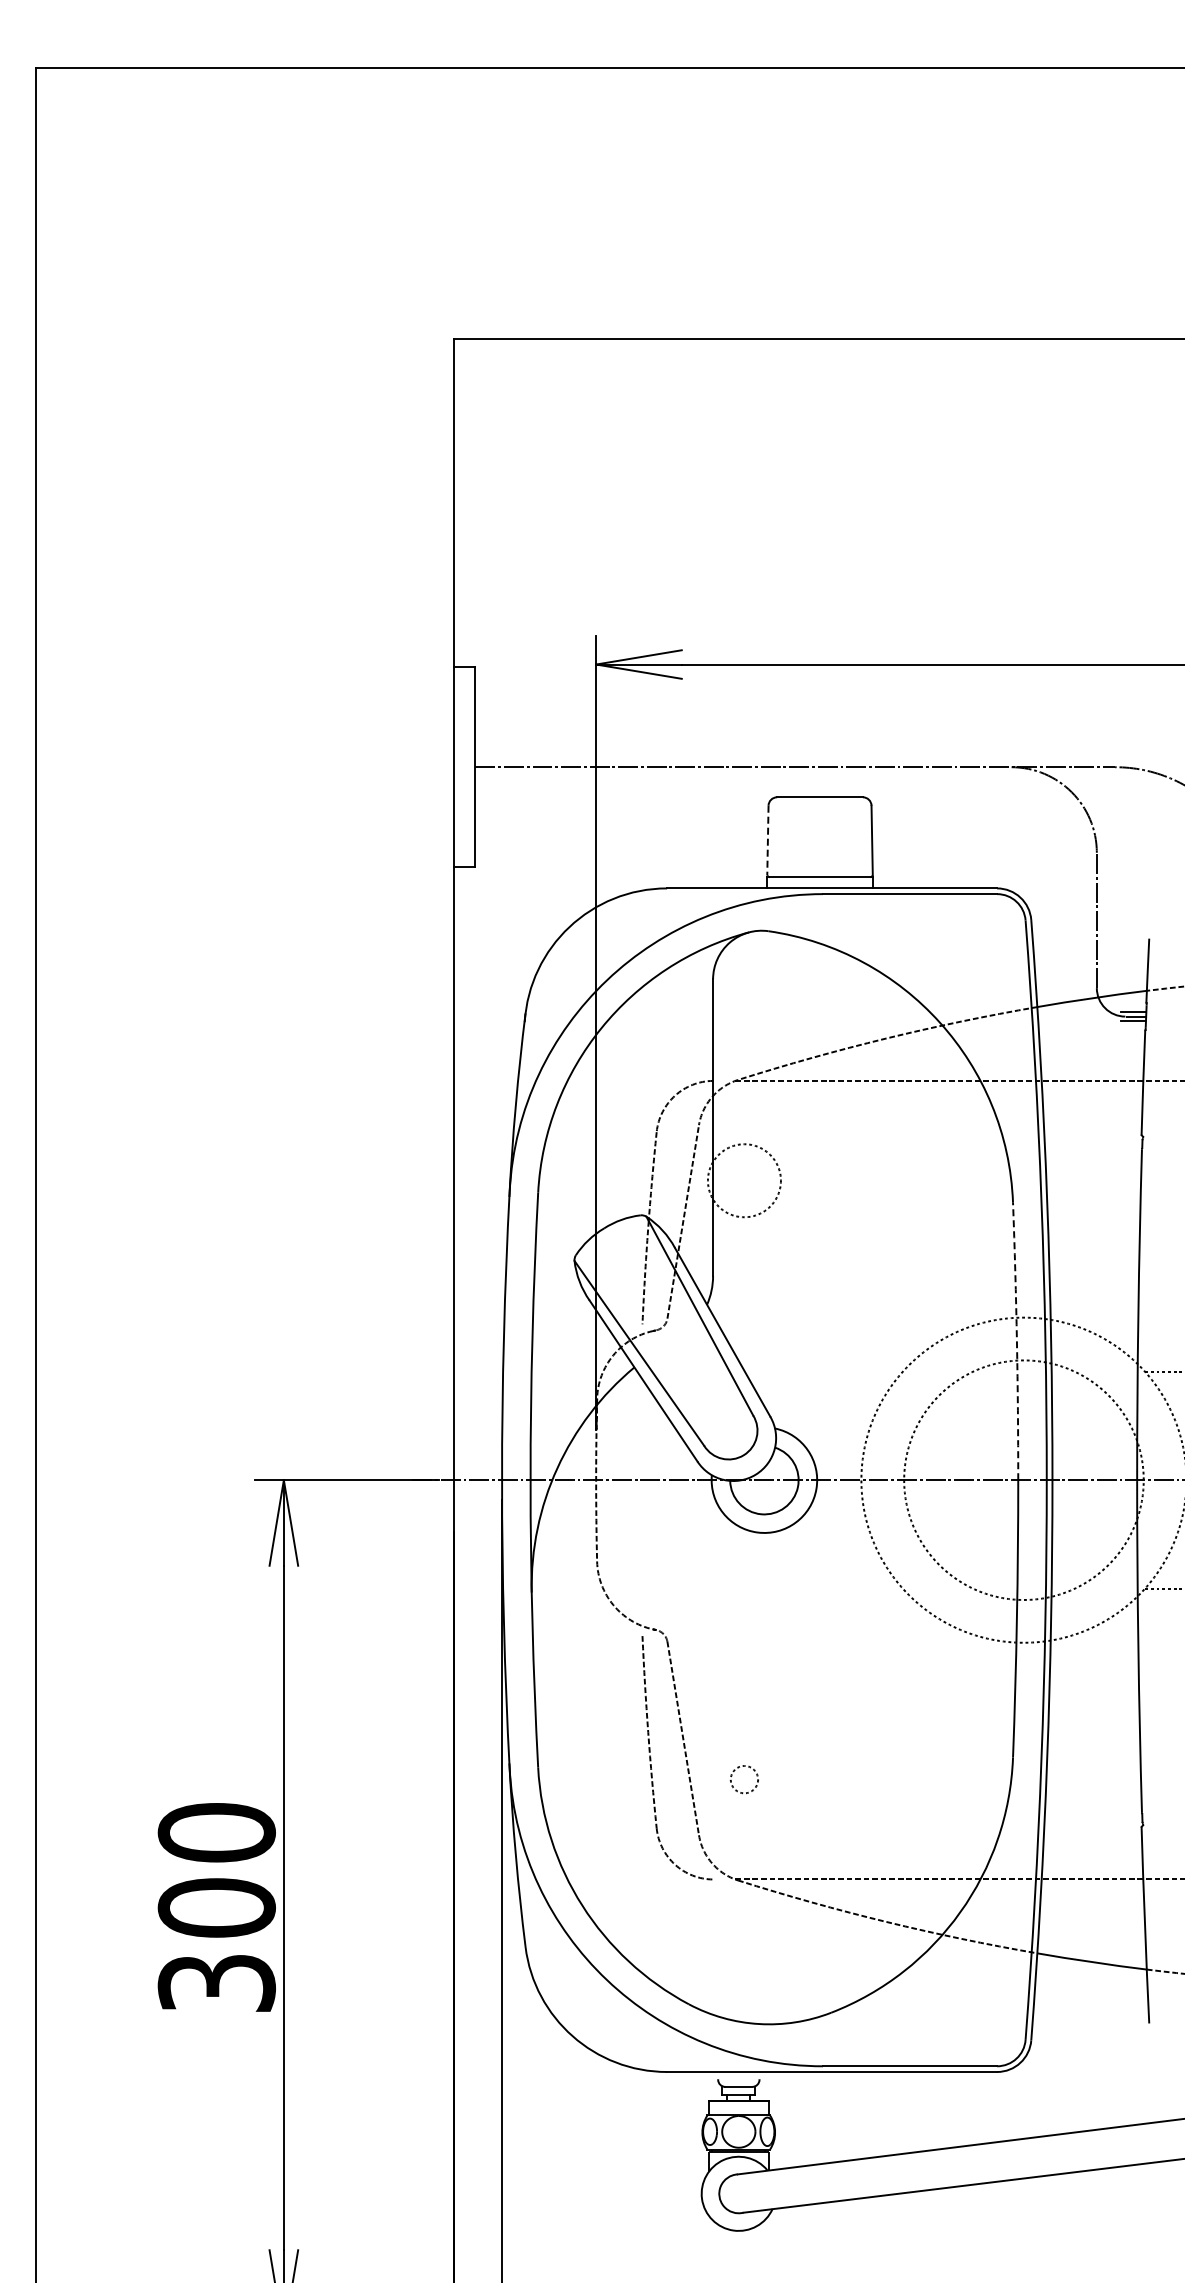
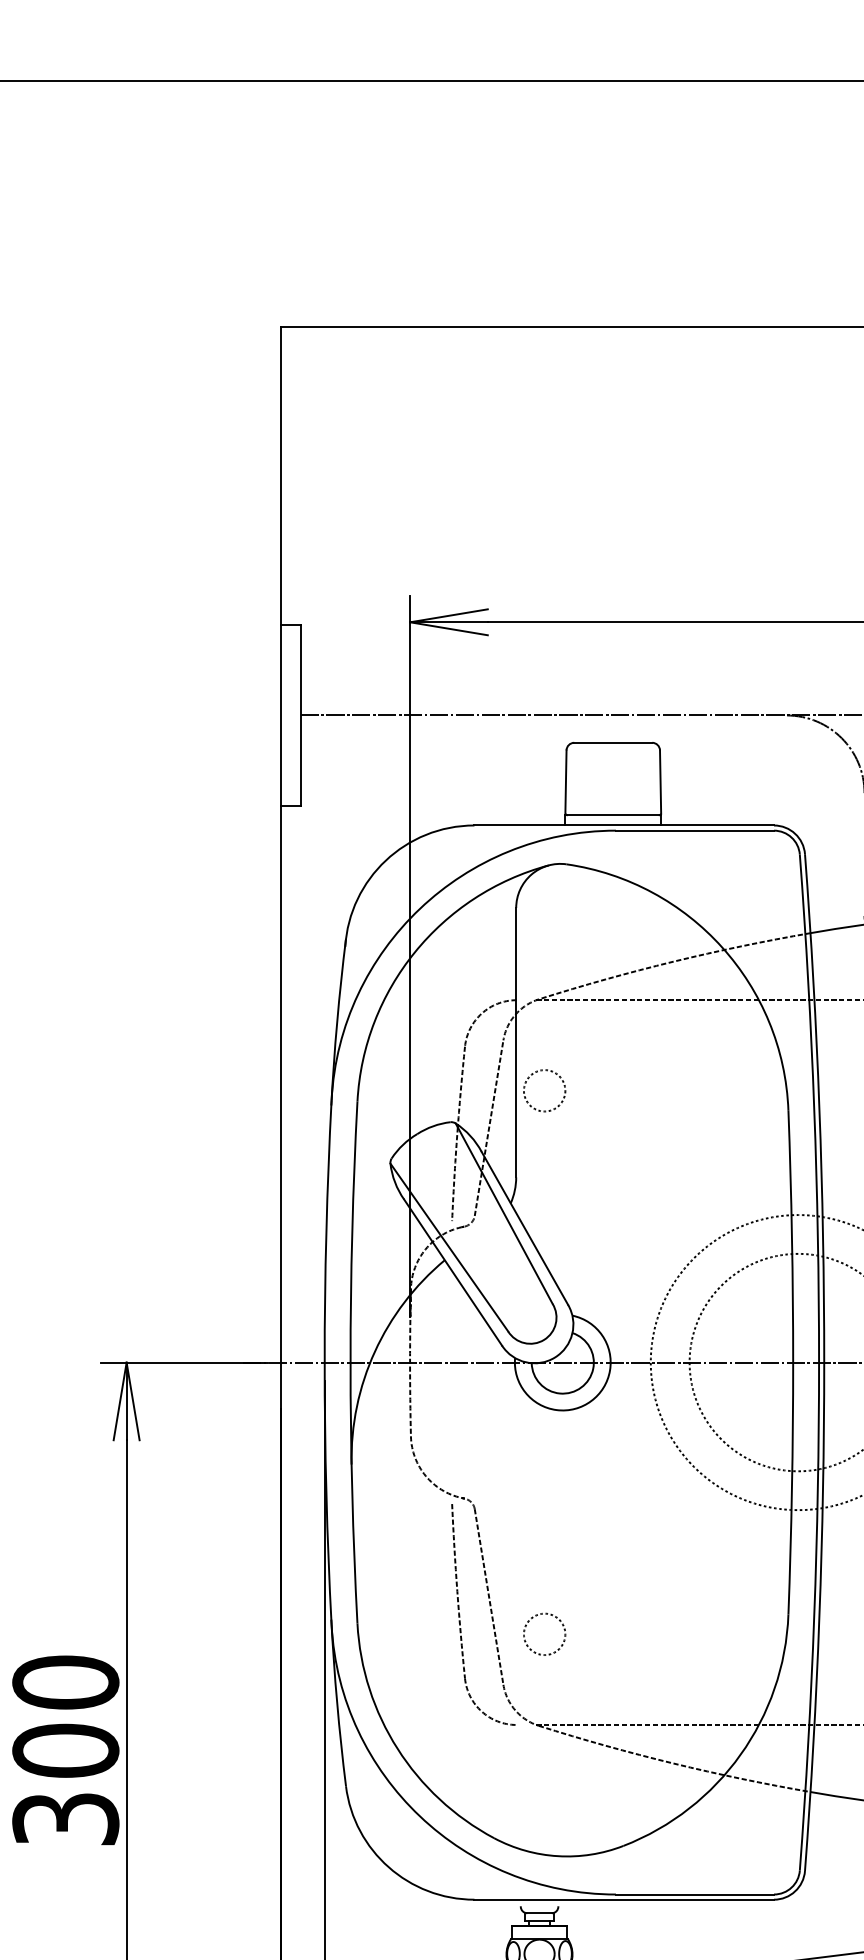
line: (767, 840) -> (565, 781), dashed -> solid
circle: (744, 1180) -> (544, 1090), size x0.62
arc: (1016, 1341) -> (791, 1236), dashed -> solid
circle: (744, 1779) -> (544, 1634), size x1.67

